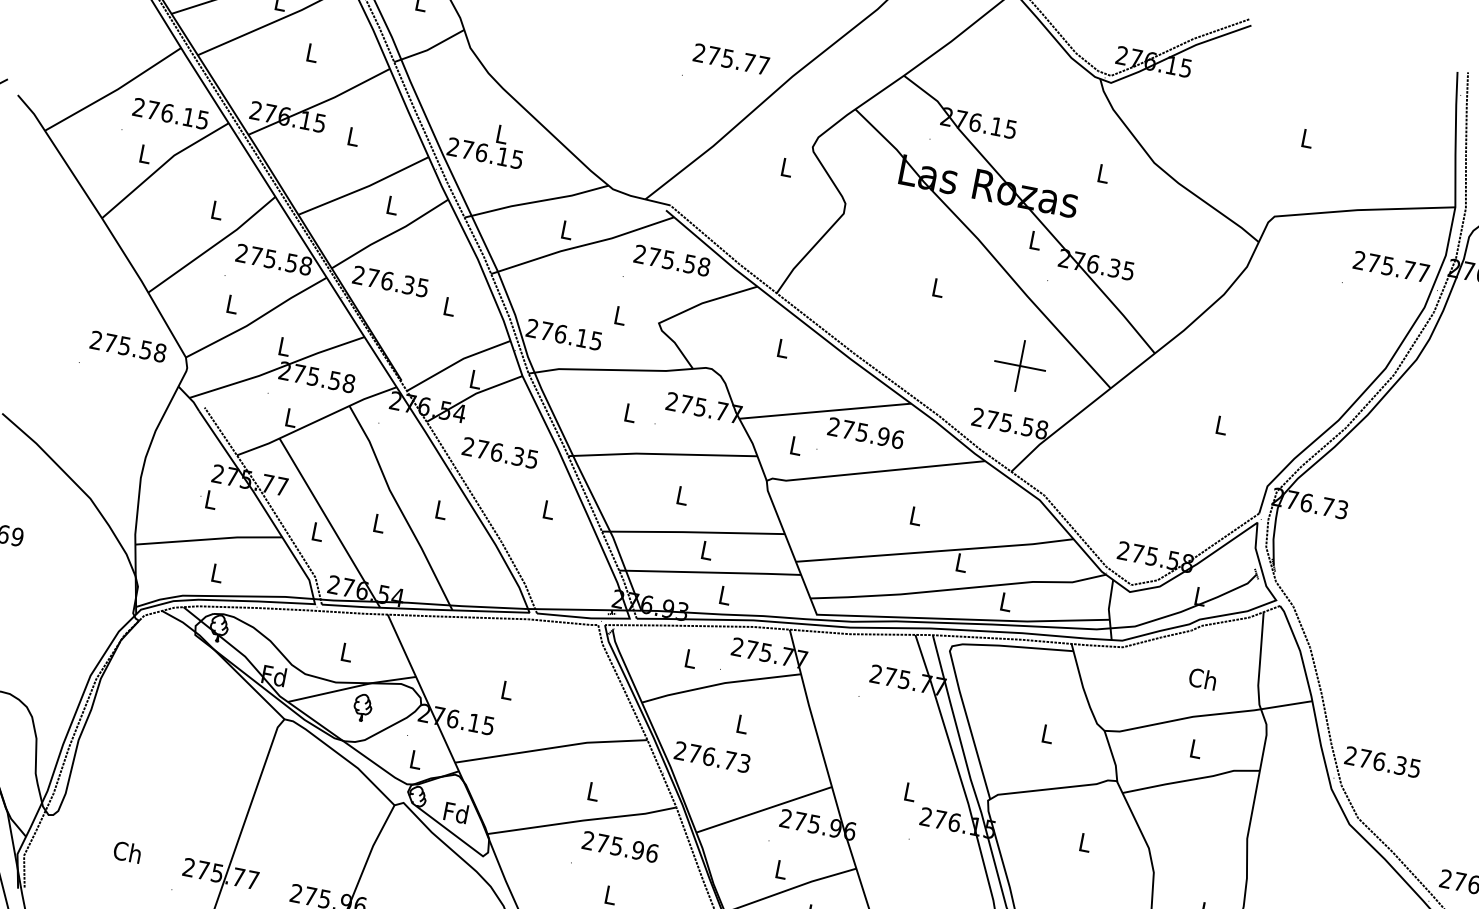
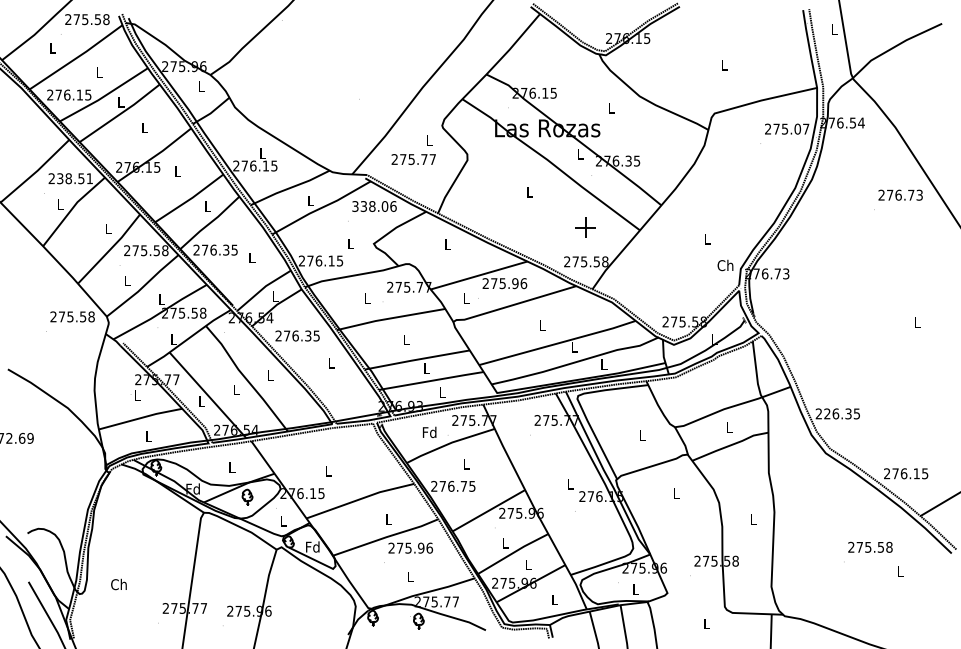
text: (730, 59) -> (413, 159), moved
text: (177, 114) -> (74, 178), 276.15 -> 238.51
text: (672, 260) -> (374, 206), 275.58 -> 338.06
text: (1409, 269) -> (797, 128), 275.77 -> 275.07
part: (1019, 365) -> (585, 227), size x0.7
text: (690, 657) -> (429, 431), L -> Fd
text: (1202, 679) -> (725, 265), moved
text: (1365, 758) -> (827, 413), 276.35 -> 226.35
text: (744, 762) -> (472, 485), 276.73 -> 276.75
text: (126, 851) -> (118, 584), moved

